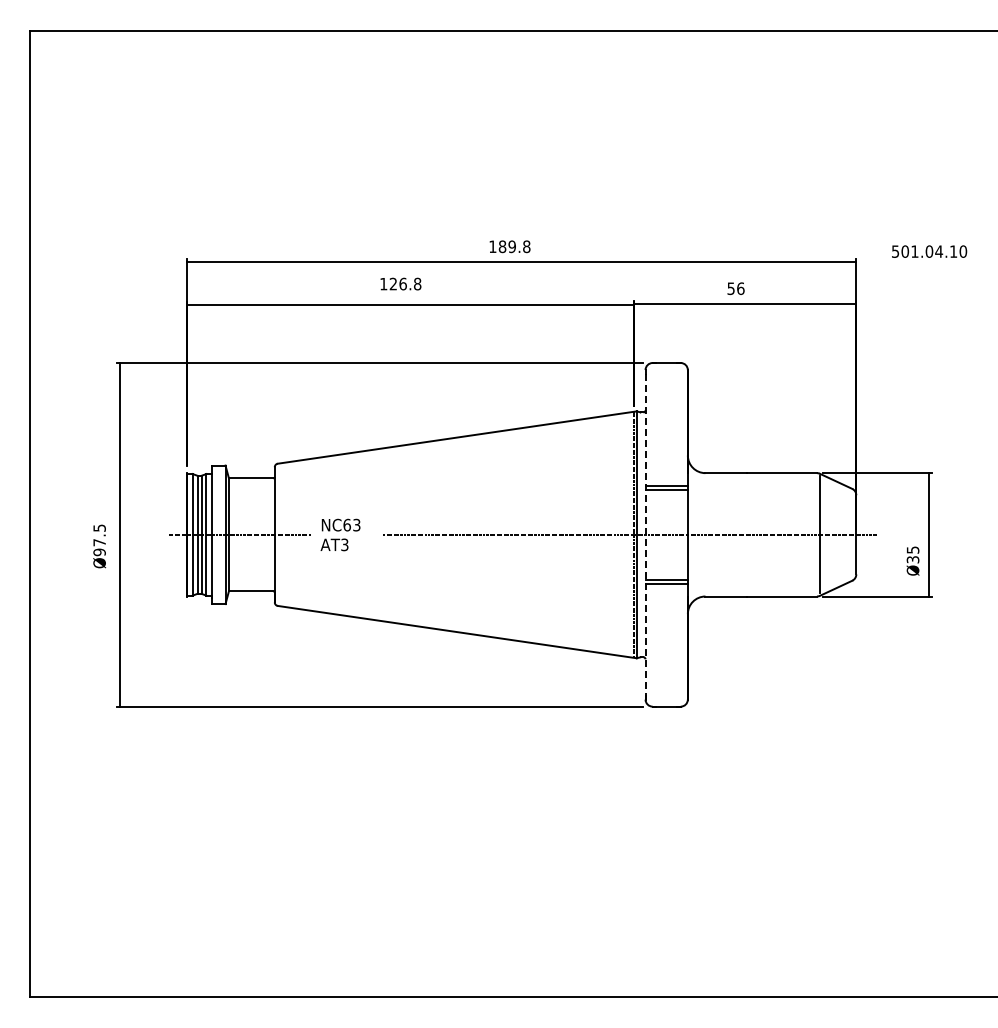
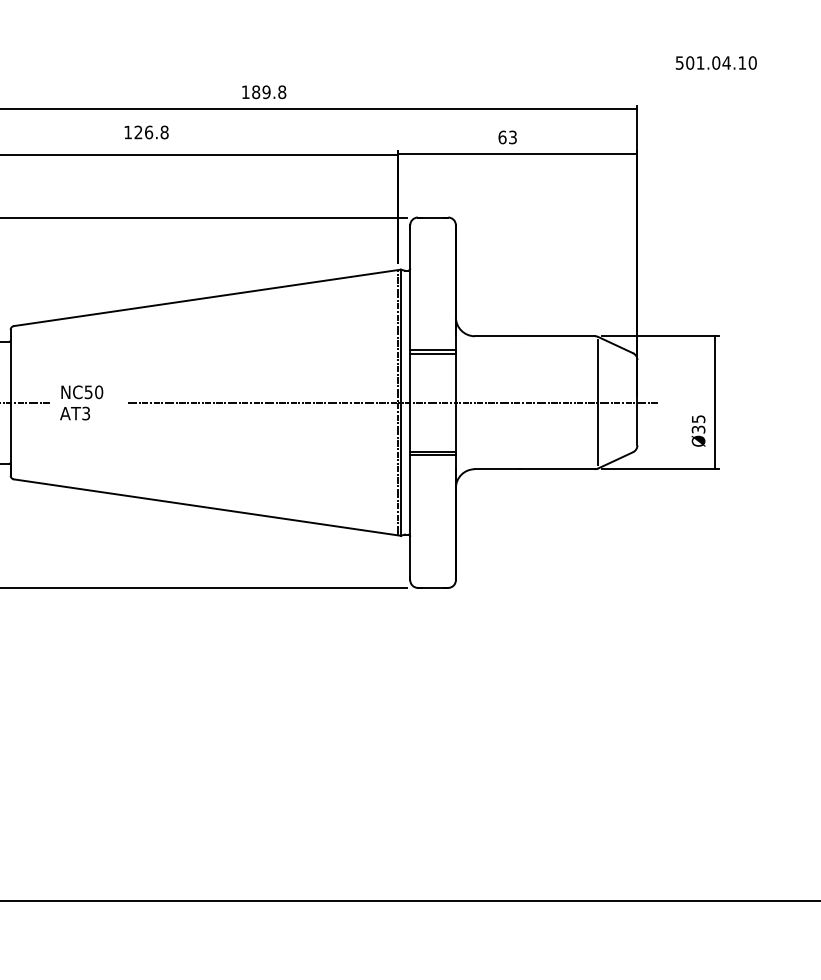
text: (929, 251) -> (716, 62), moved
text: (735, 288) -> (507, 137), 56 -> 63
text: (351, 524) -> (93, 391), NC63 -> NC50
line: (645, 534) -> (410, 402), dashed -> solid

